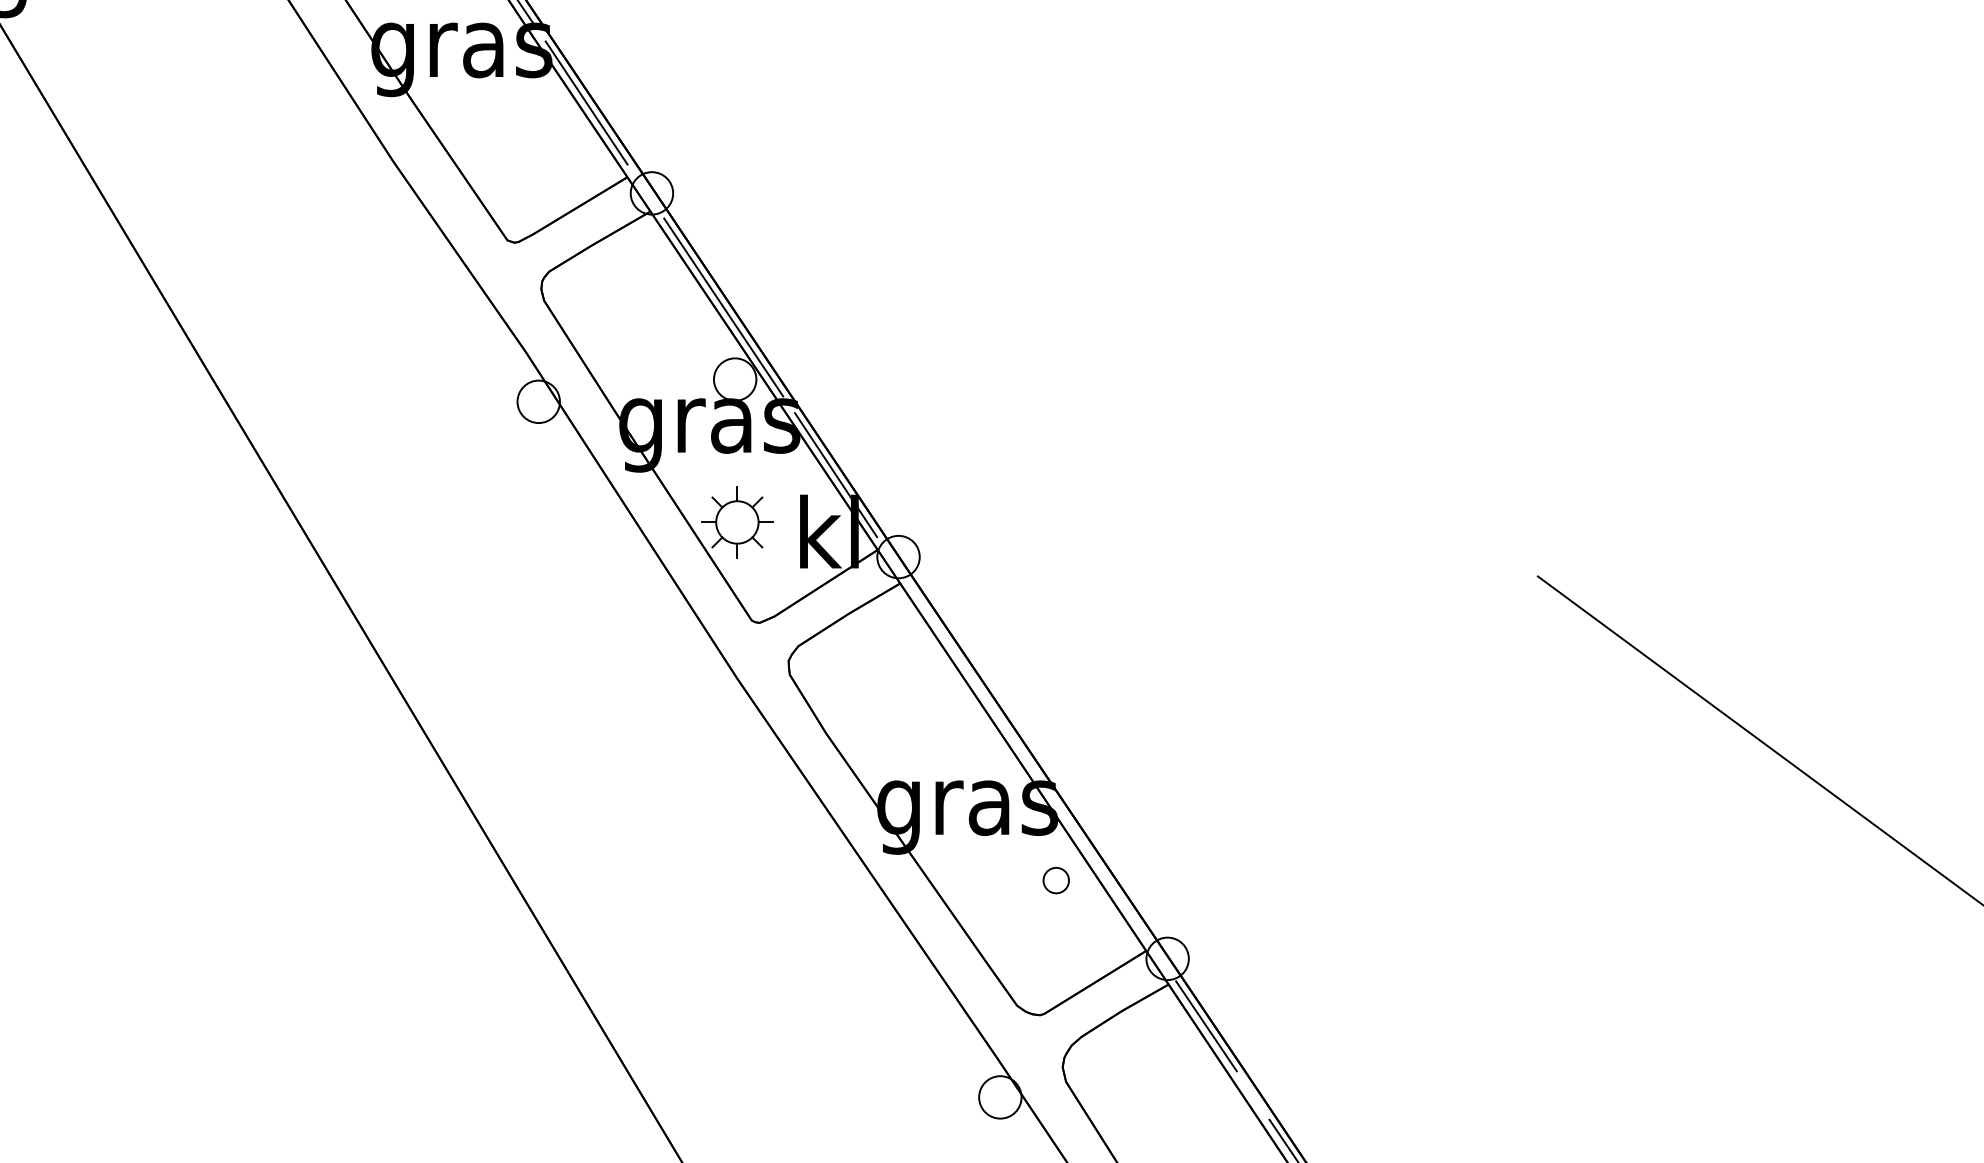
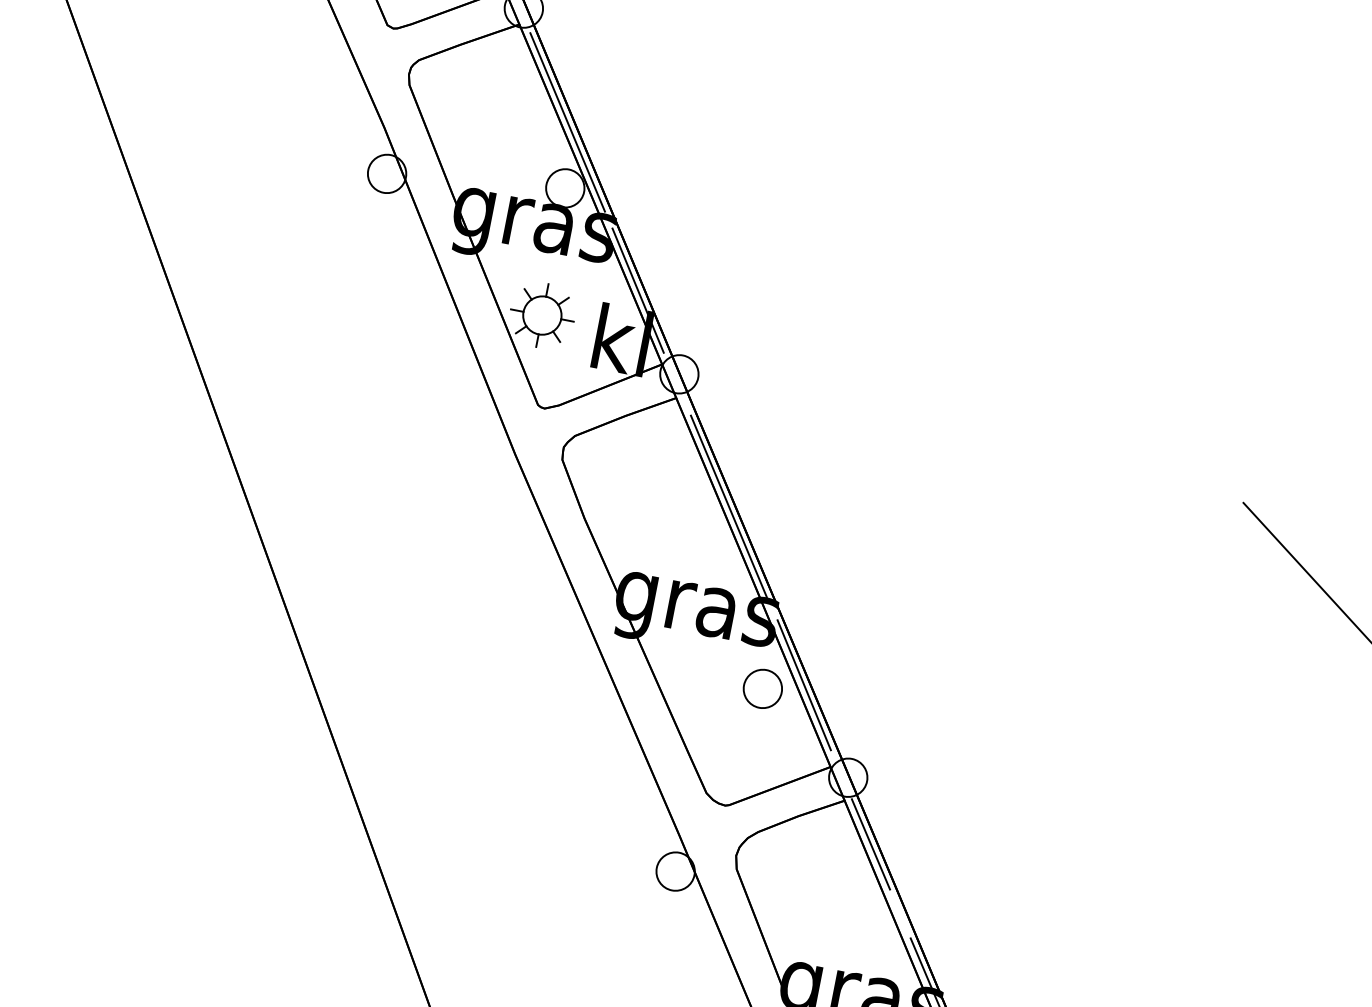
line: (980, 689) -> (729, 506), added
line: (1099, 867) -> (803, 684), added
part: (1056, 880) -> (763, 688), size x1.67

